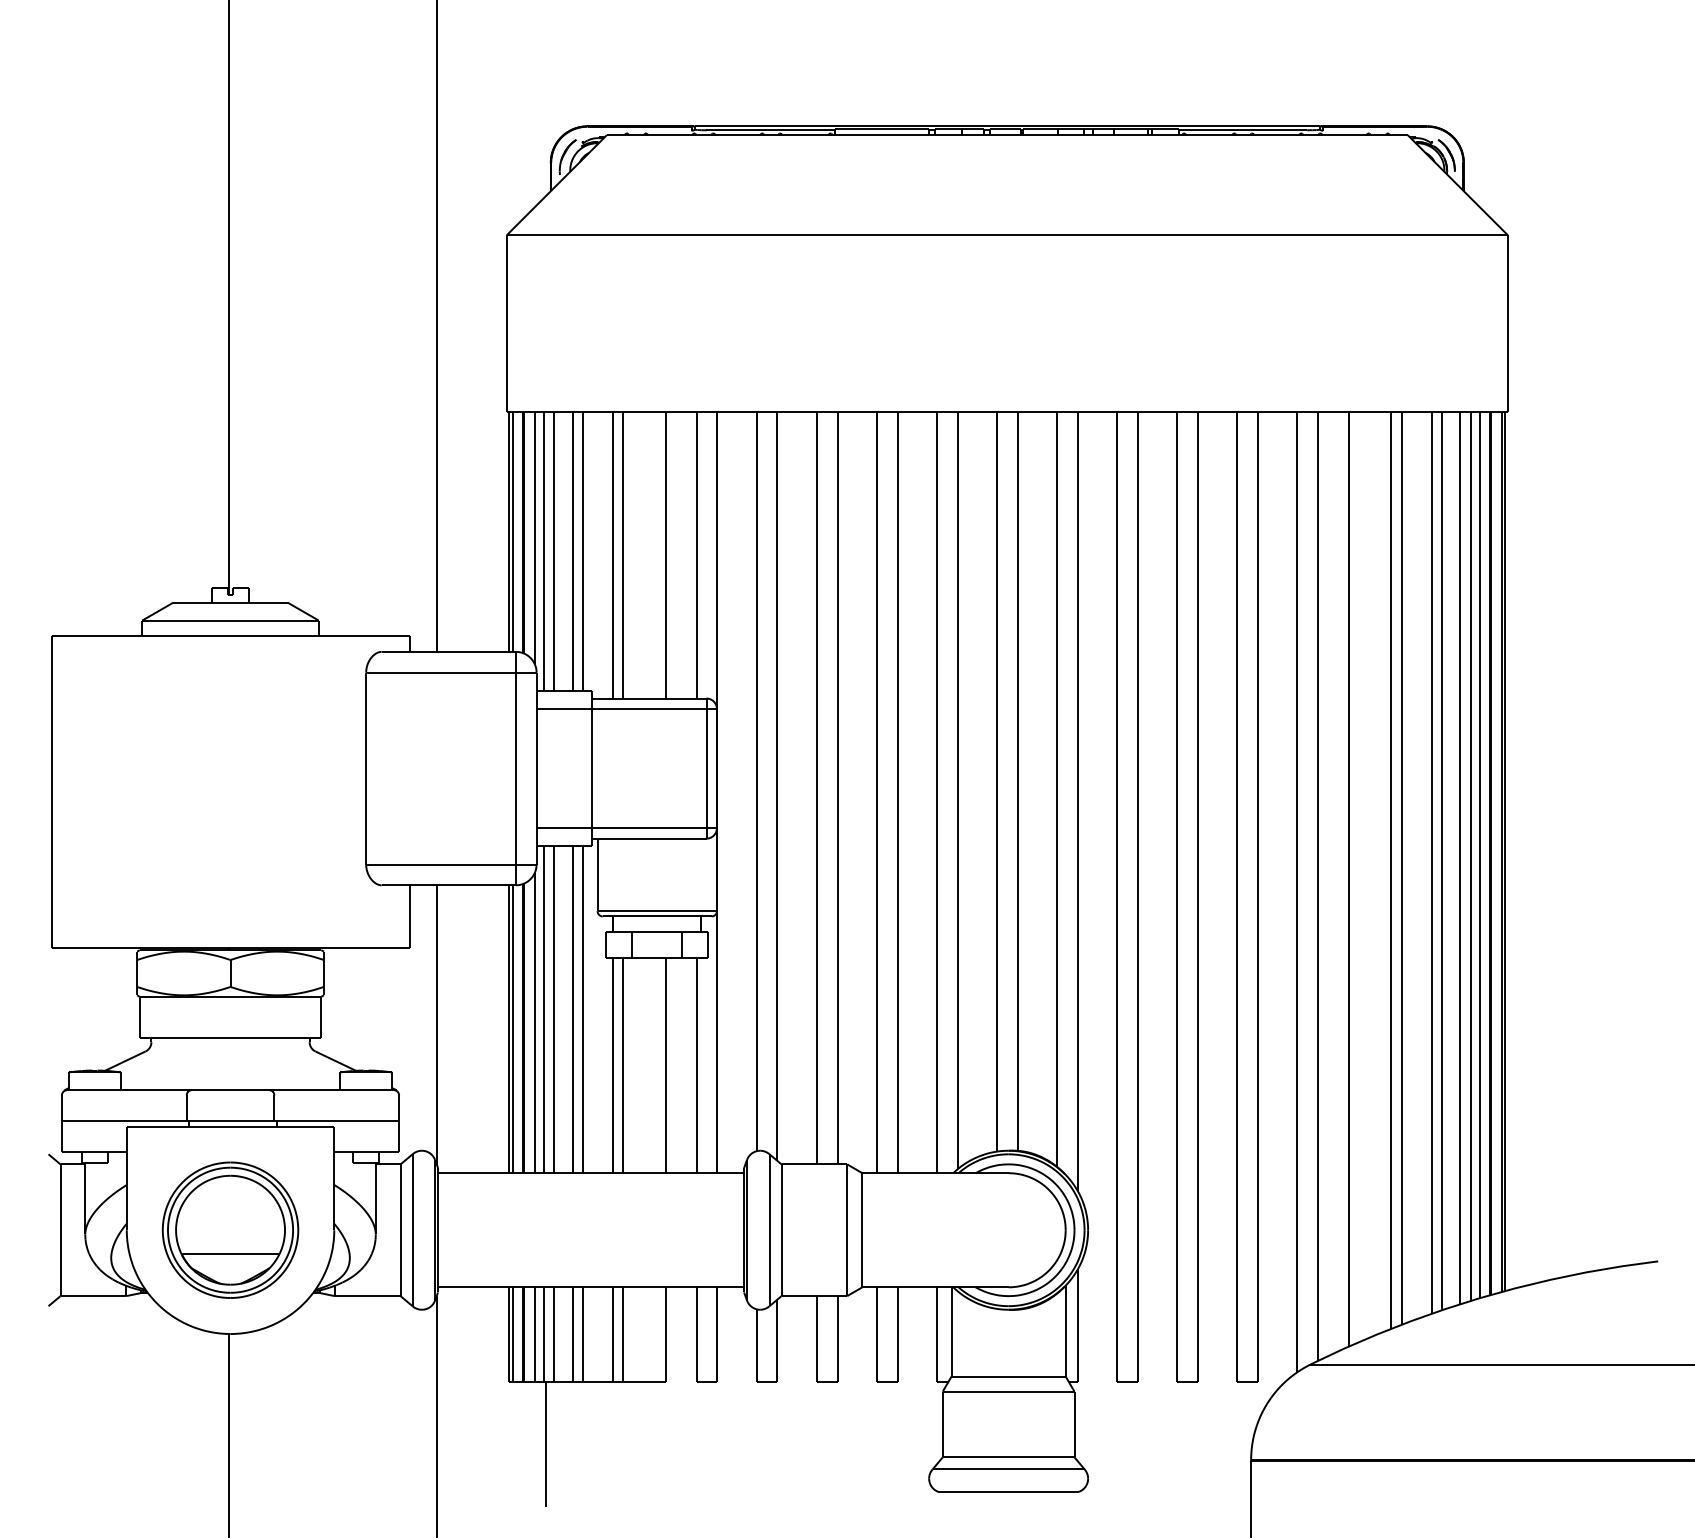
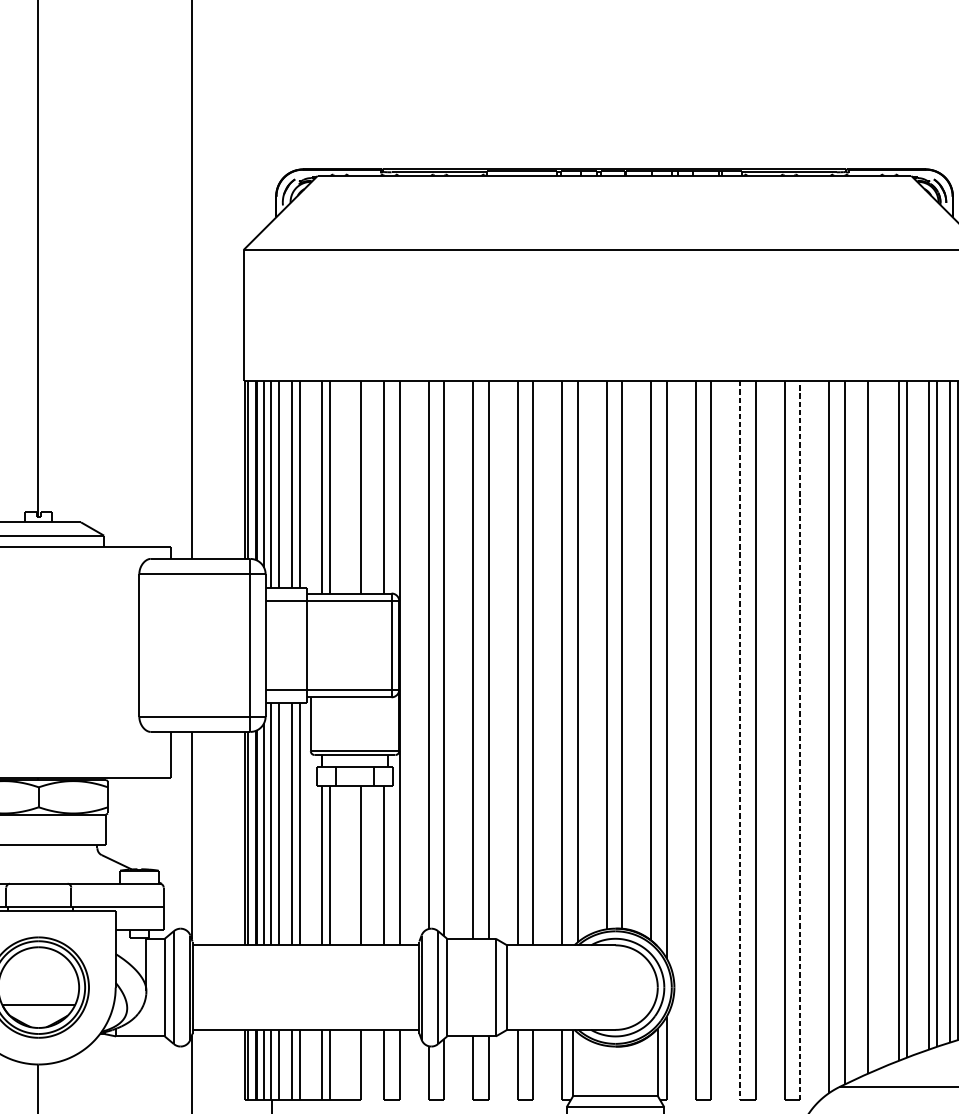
line: (1177, 896) -> (740, 740), solid -> dashed
line: (1257, 896) -> (799, 740), solid -> dashed

